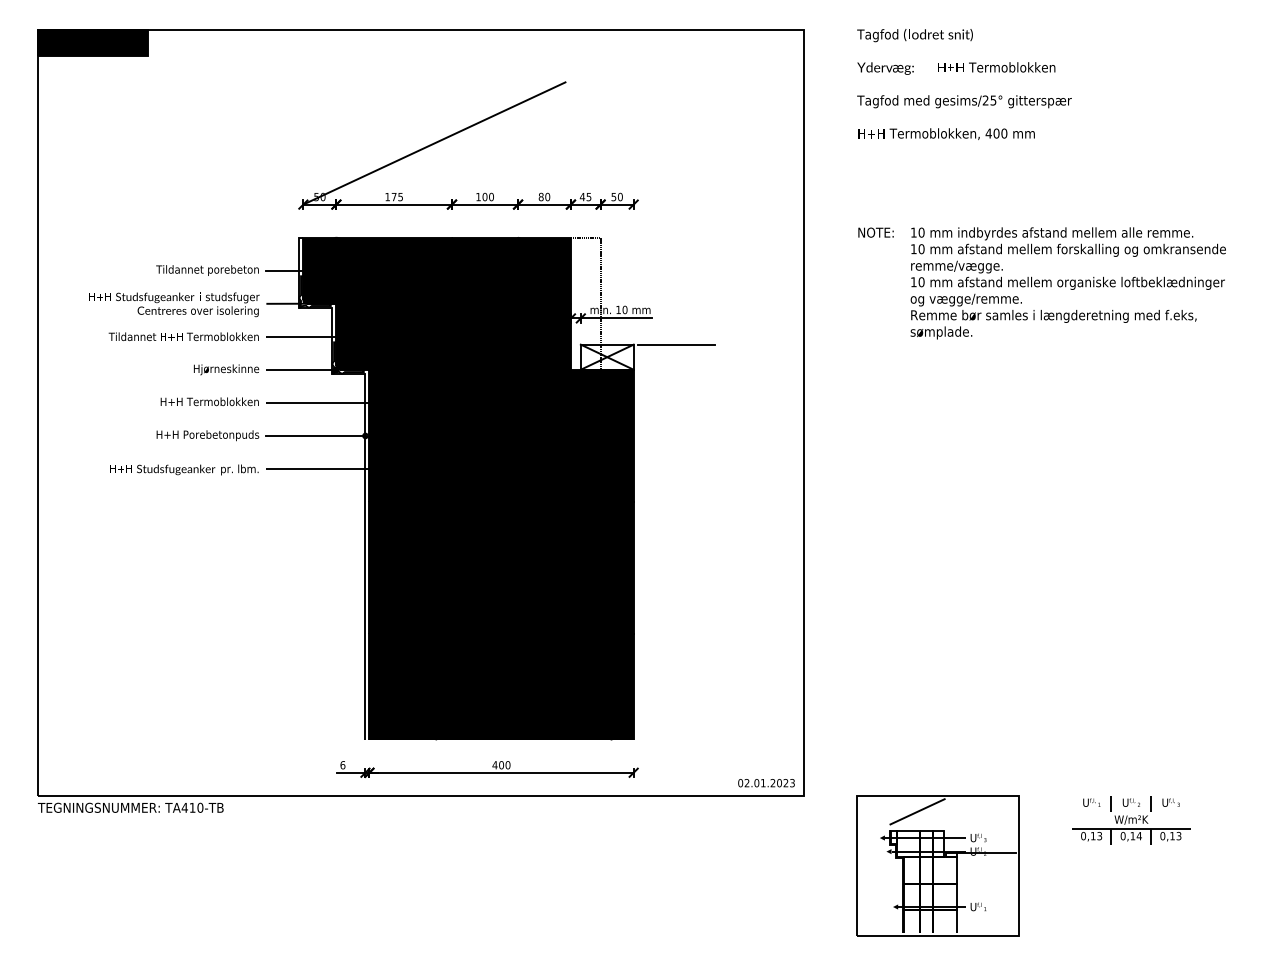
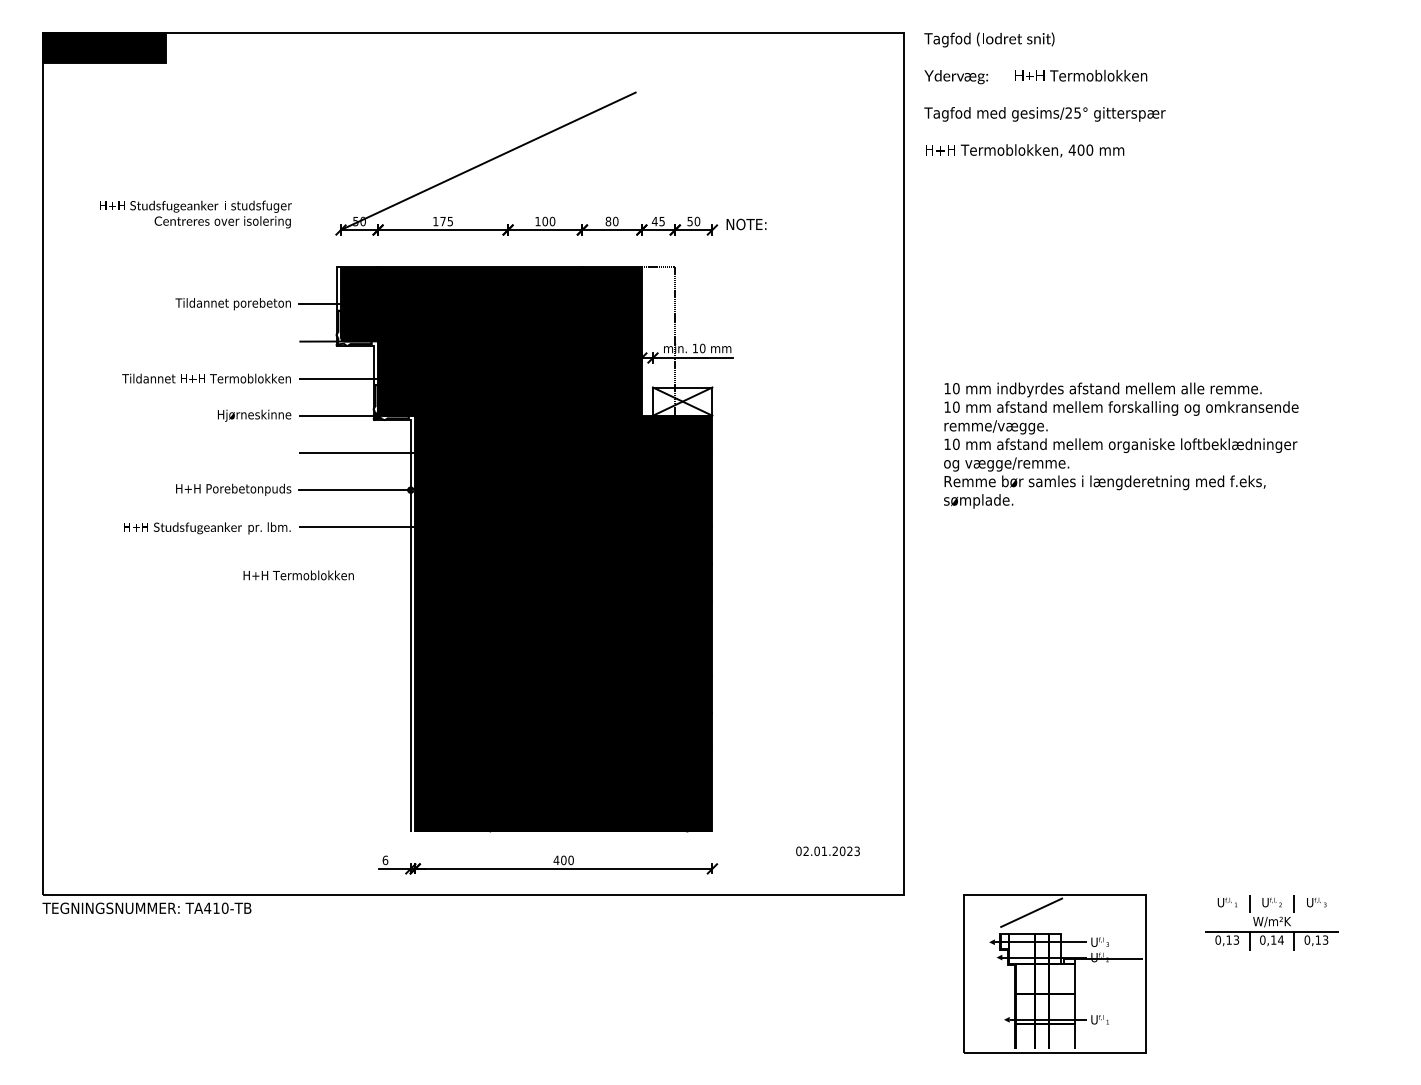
text: (964, 84) -> (1045, 94), moved
text: (875, 232) -> (745, 224), moved
text: (1067, 283) -> (1120, 445), moved
text: (174, 304) -> (196, 214), moved
line: (676, 344) -> (760, 387), removed
text: (209, 401) -> (298, 575), moved
text: (766, 783) -> (827, 851), moved

